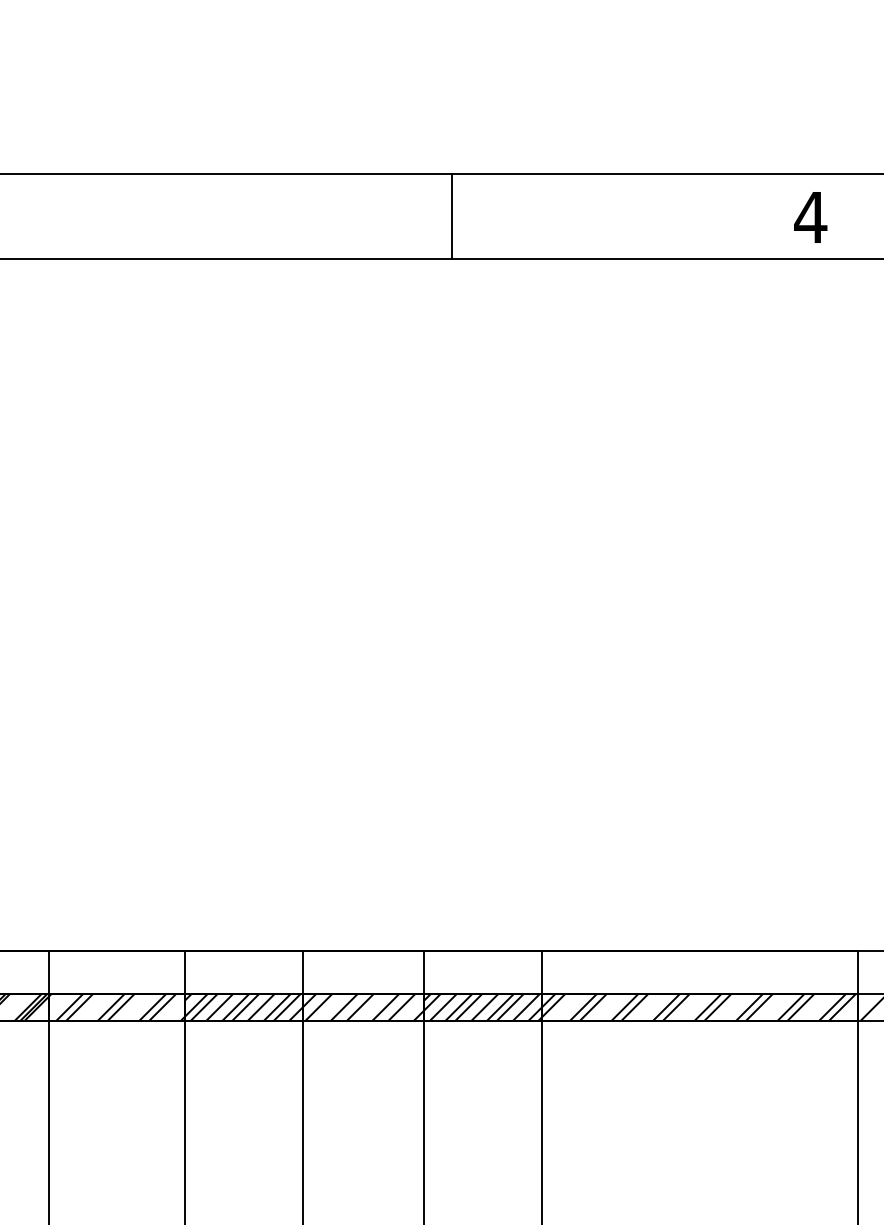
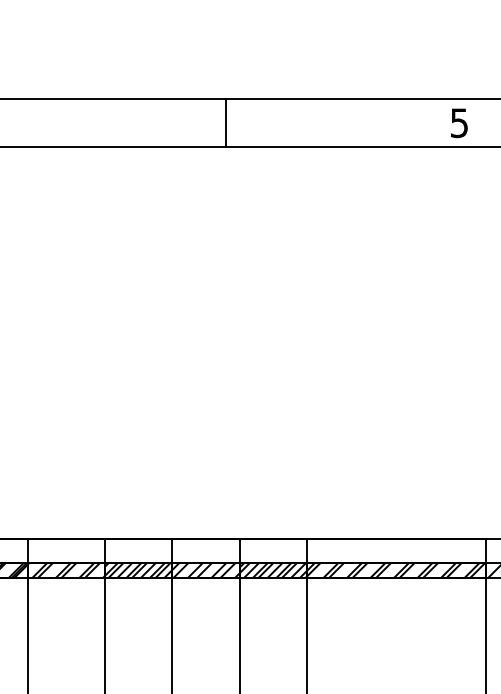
line: (452, 216) -> (226, 122), moved
text: (810, 218) -> (459, 123), 4 -> 5

